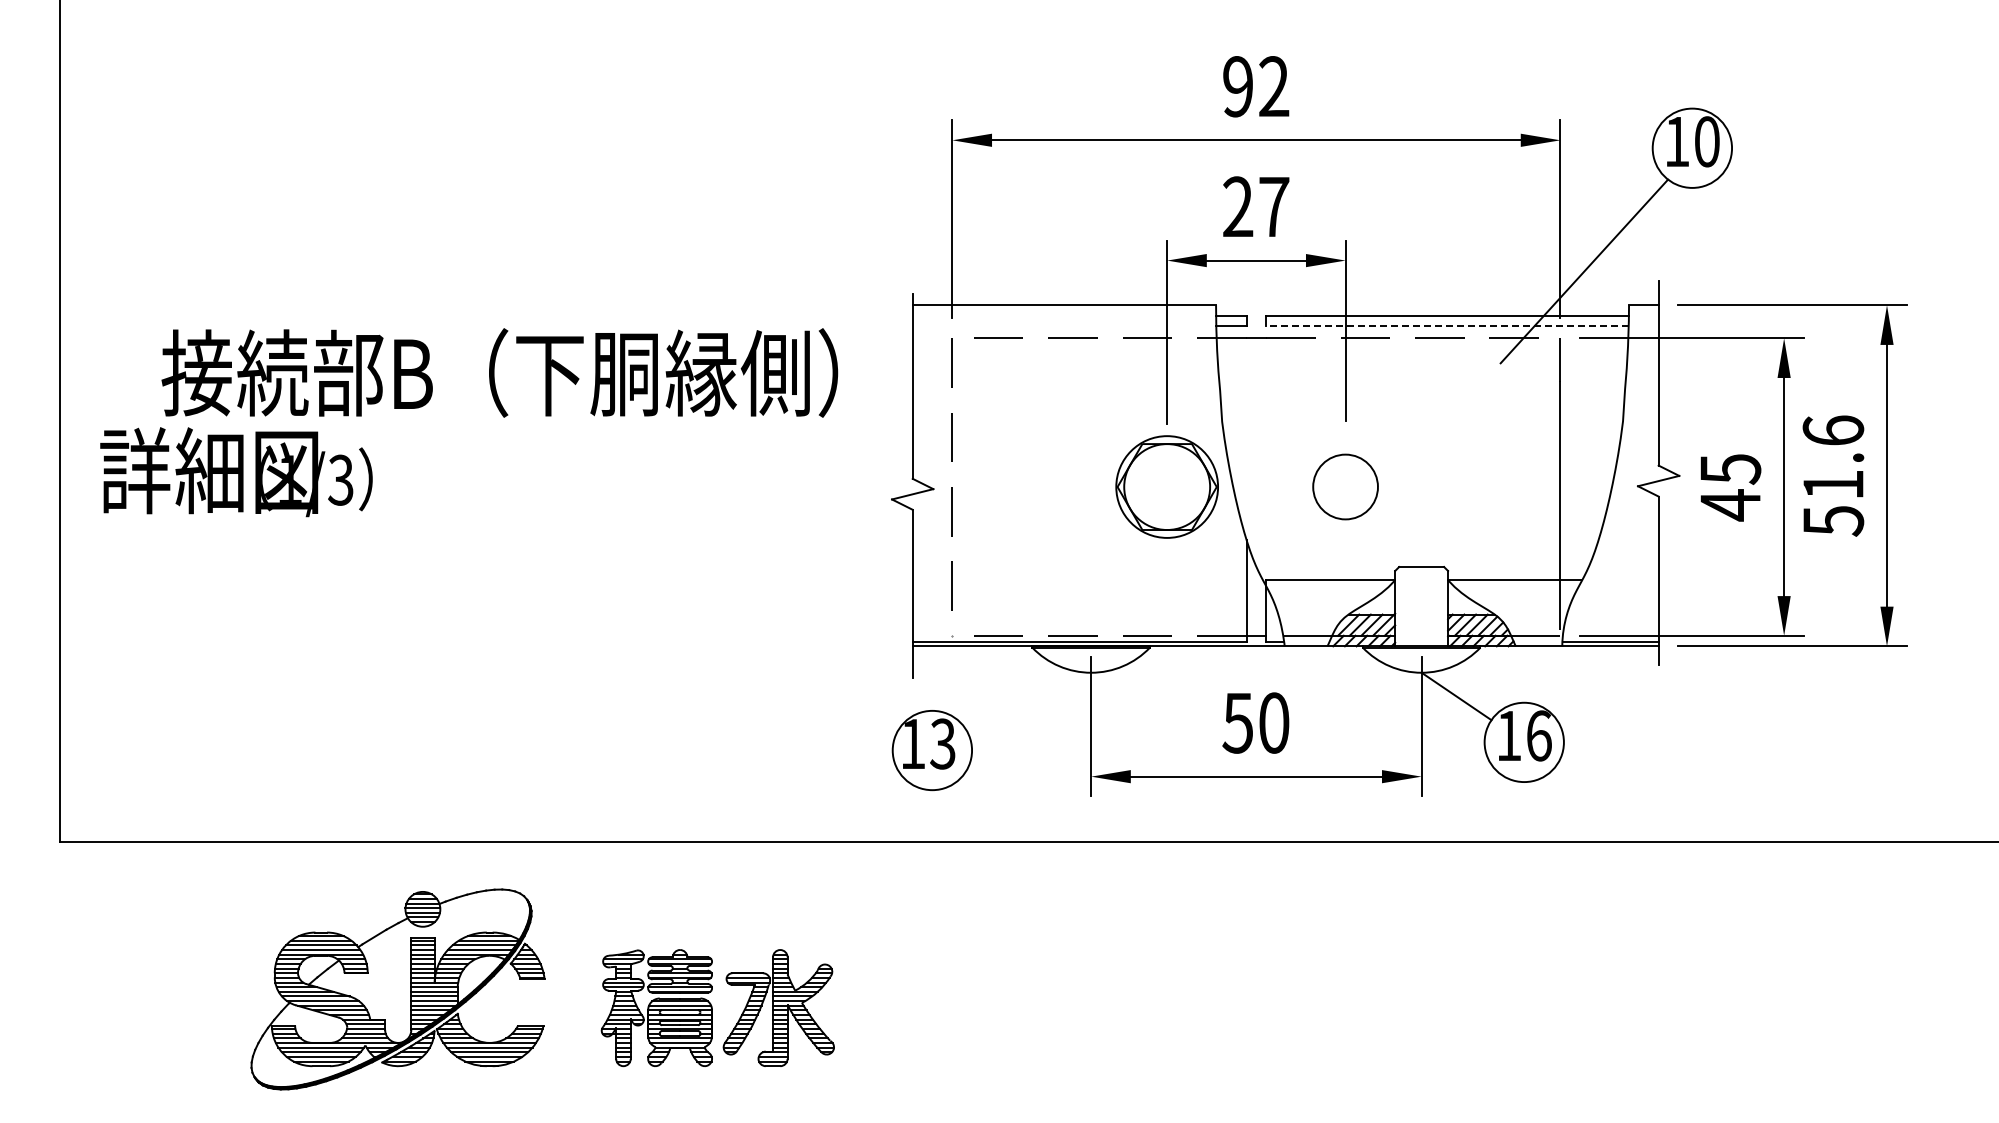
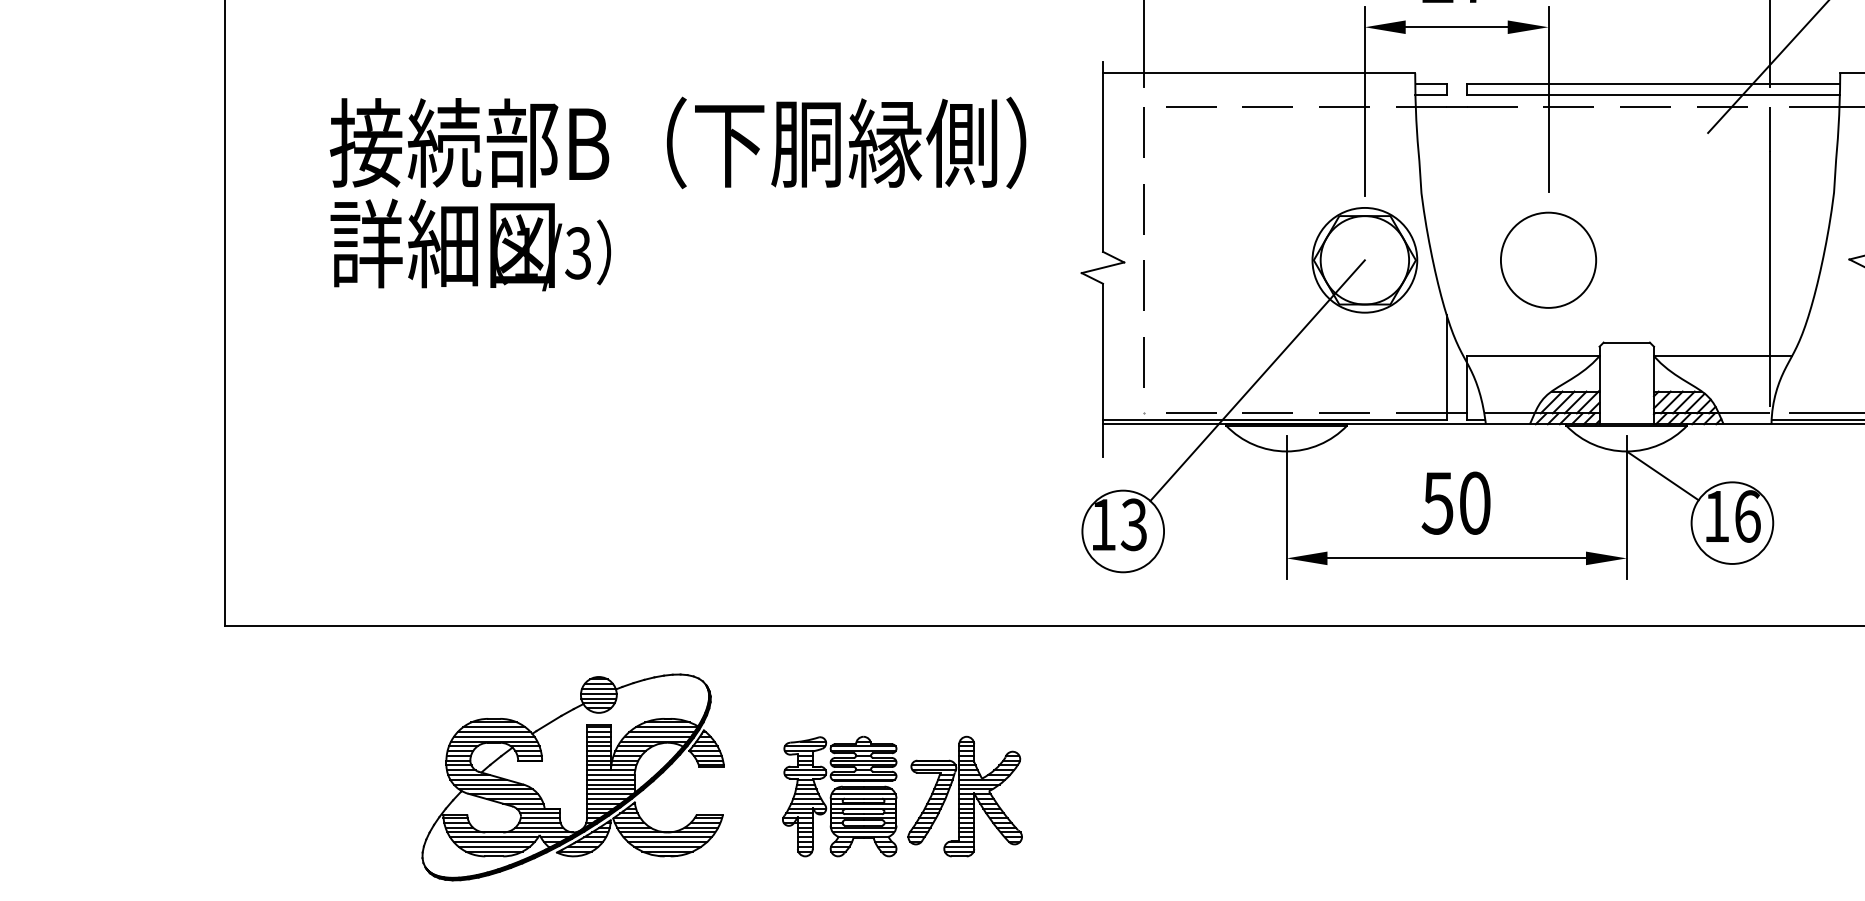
line: (1447, 326) -> (1653, 95), dashed -> solid
text: (236, 472) -> (470, 245), moved
circle: (1345, 486) -> (1548, 259), size x1.43
line: (1062, 603) -> (1257, 380), added

